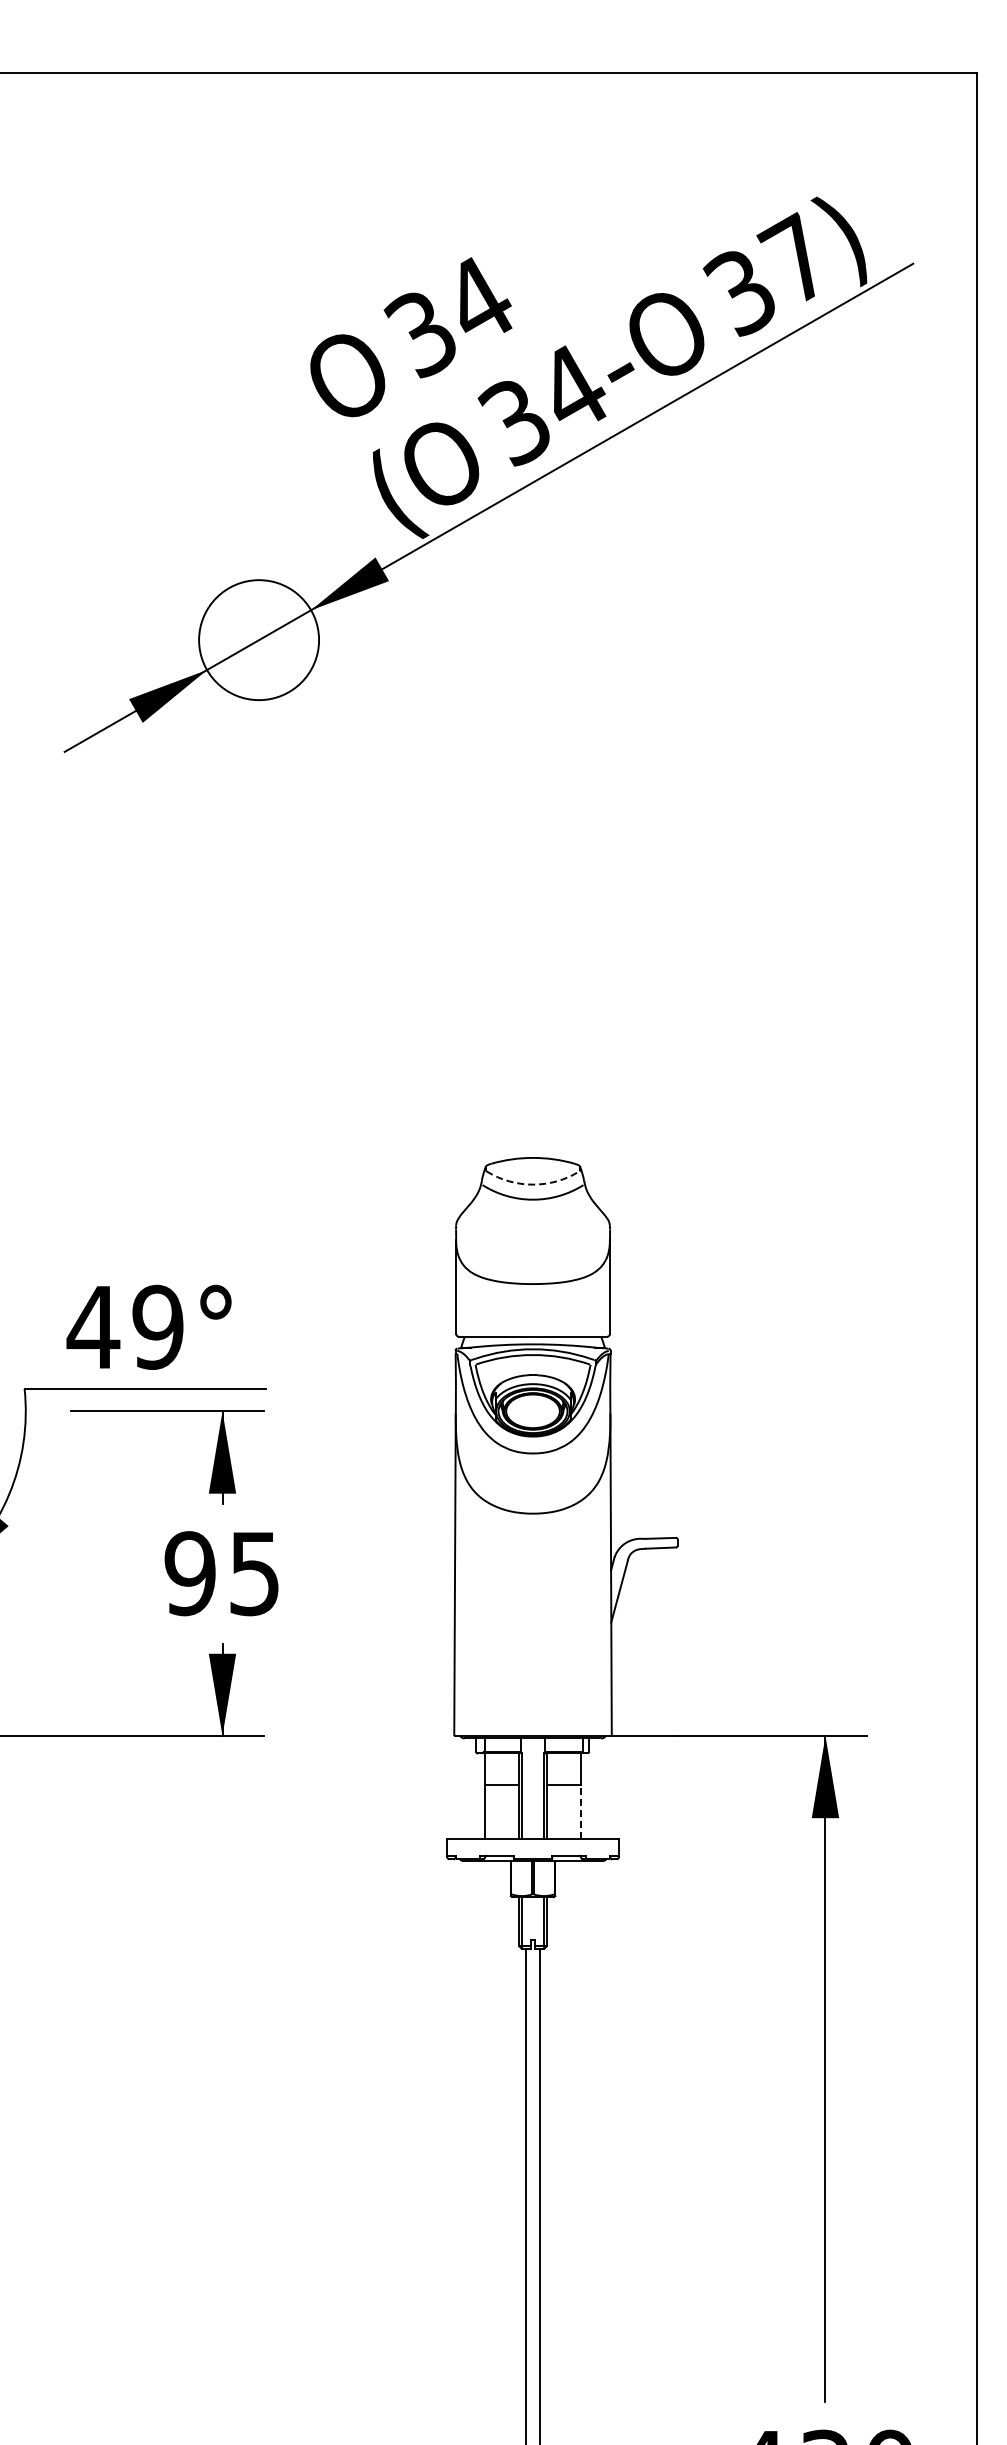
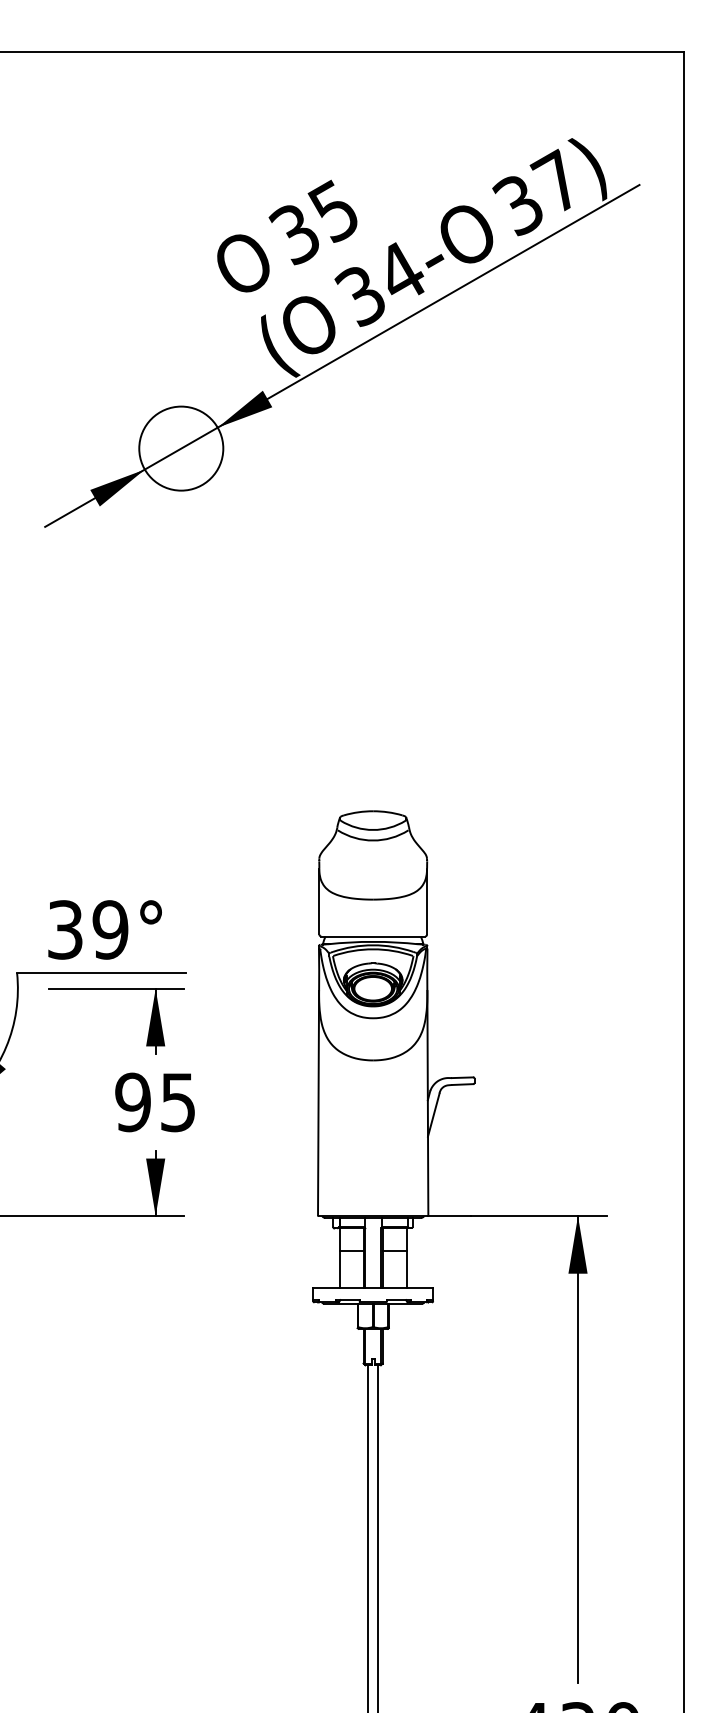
text: (475, 301) -> (332, 211), 34 -> 35
arc: (533, 1184) -> (373, 829), dashed -> solid
text: (93, 1326) -> (65, 929), 49° -> 39°
line: (580, 1812) -> (406, 1269), dashed -> solid

